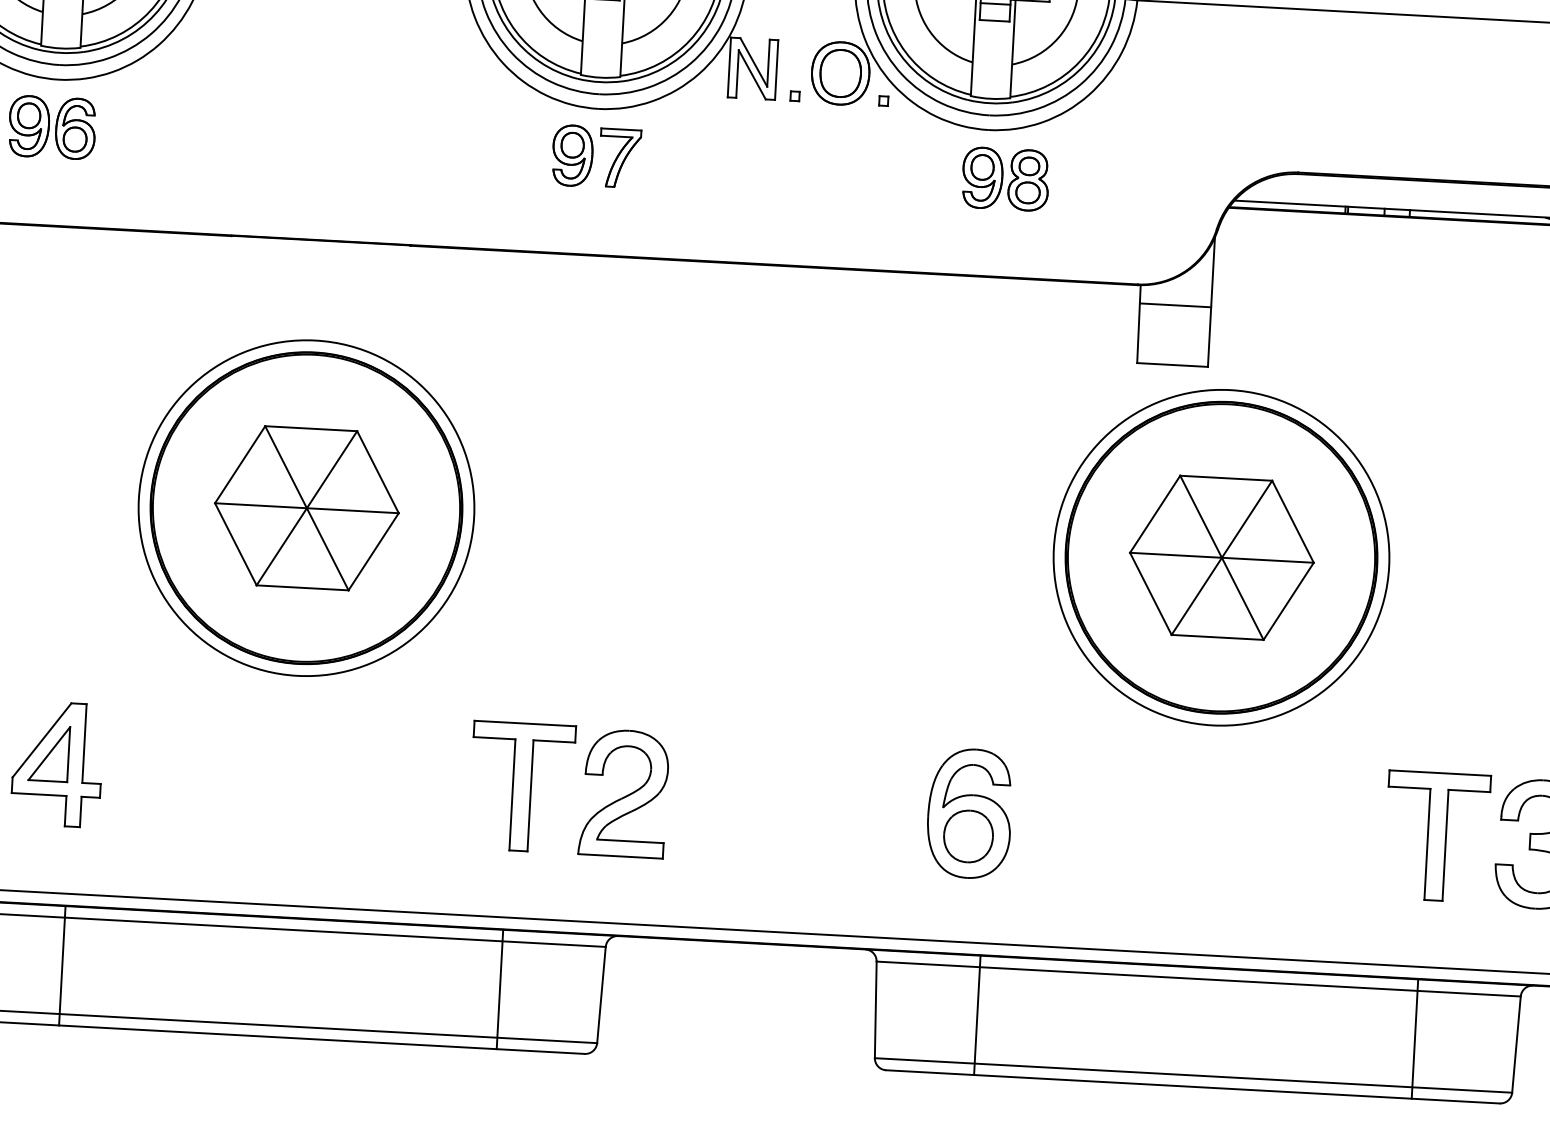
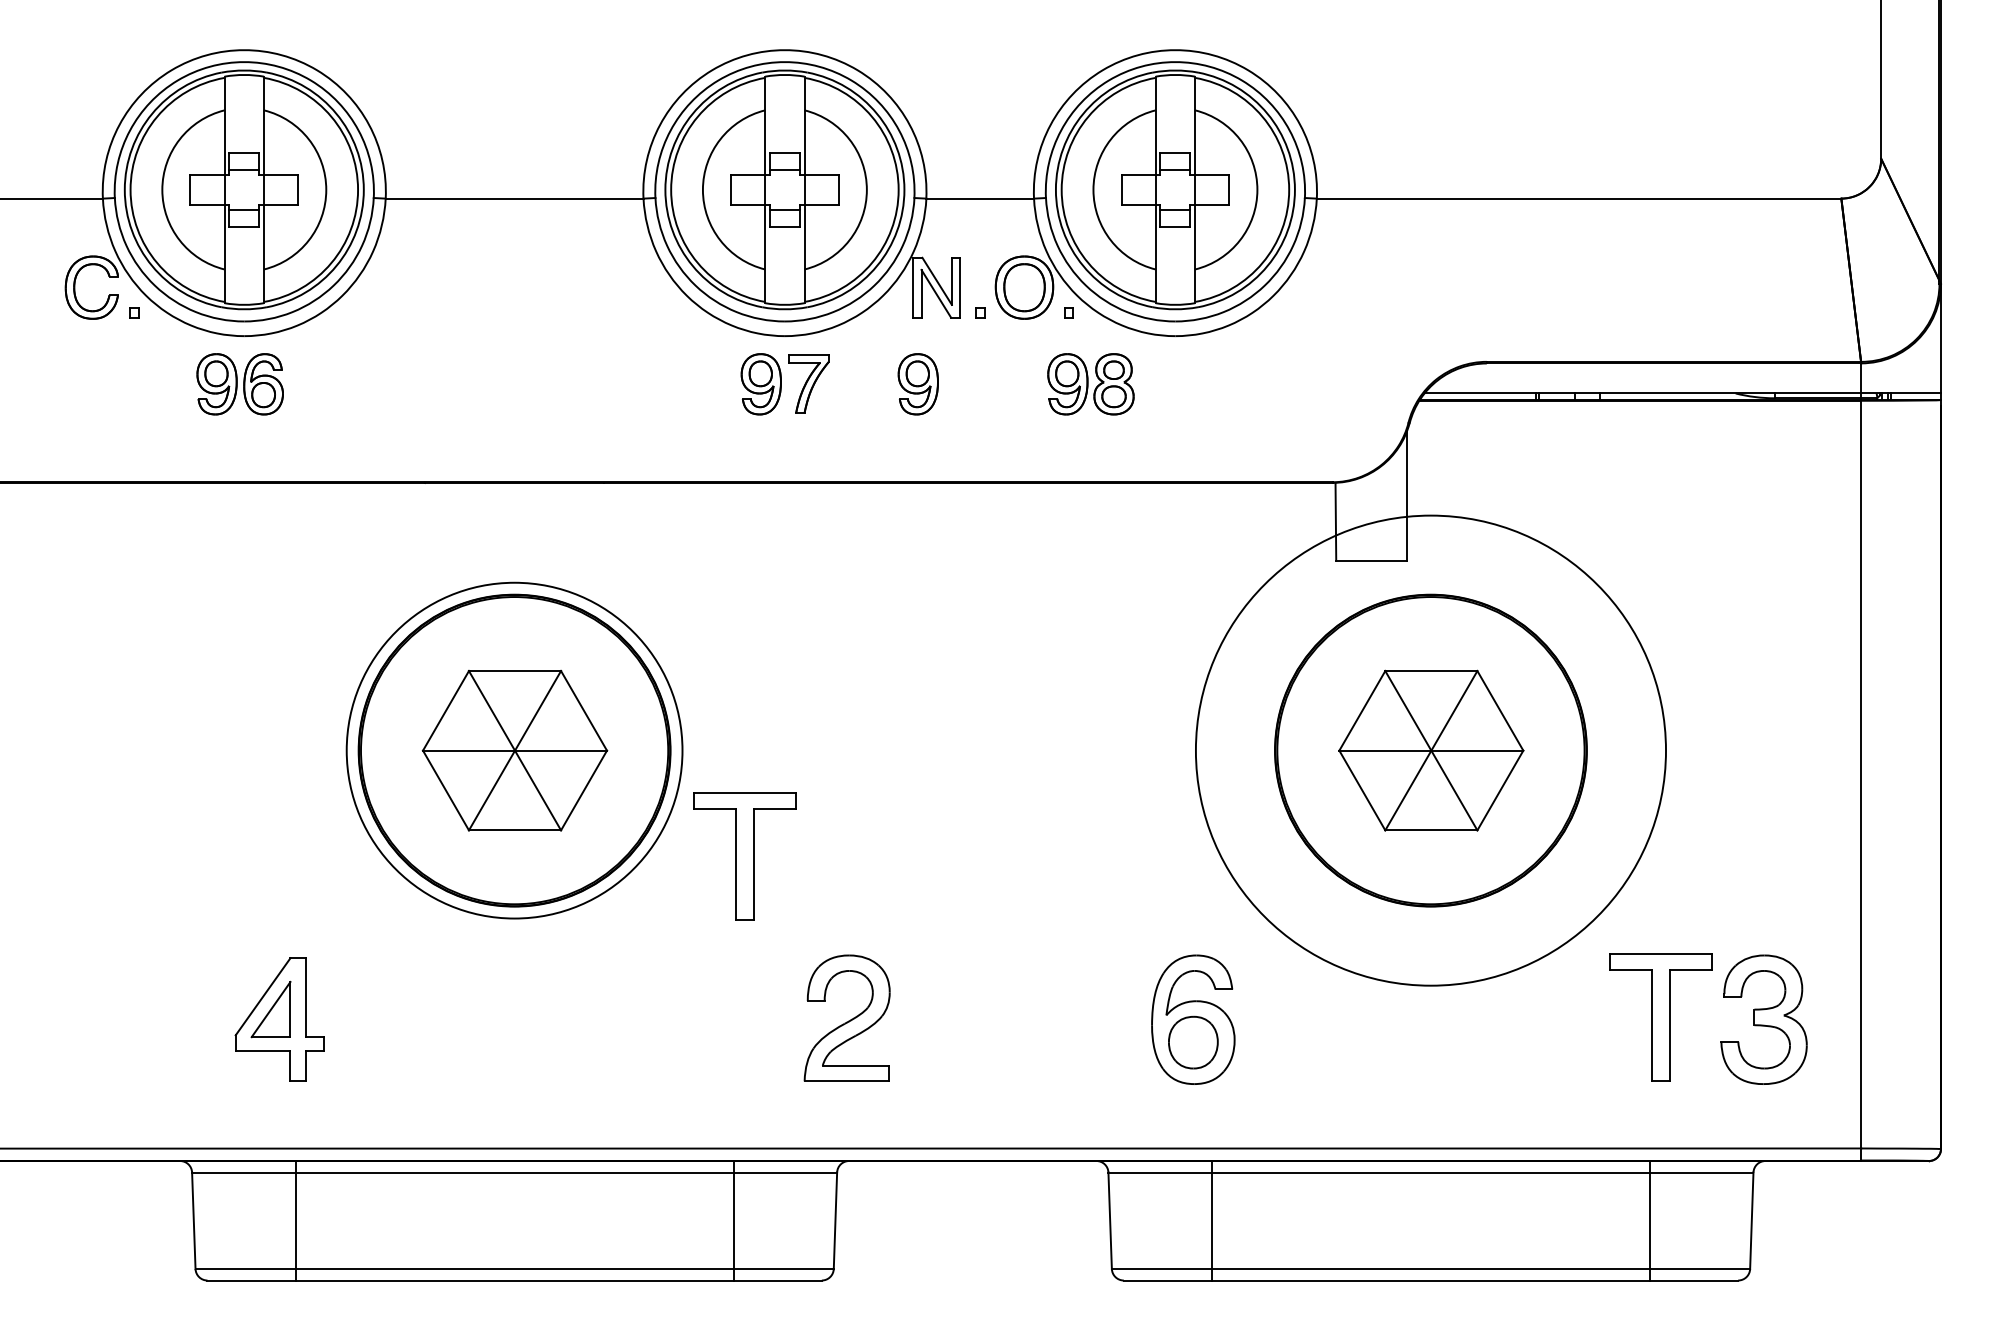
part: (728, 164) -> (917, 384), added
part: (1005, 179) -> (1090, 384), moved
line: (1175, 305) -> (1371, 501), removed
circle: (1221, 557) -> (1430, 750), size x1.4
part: (521, 787) -> (744, 856), moved

